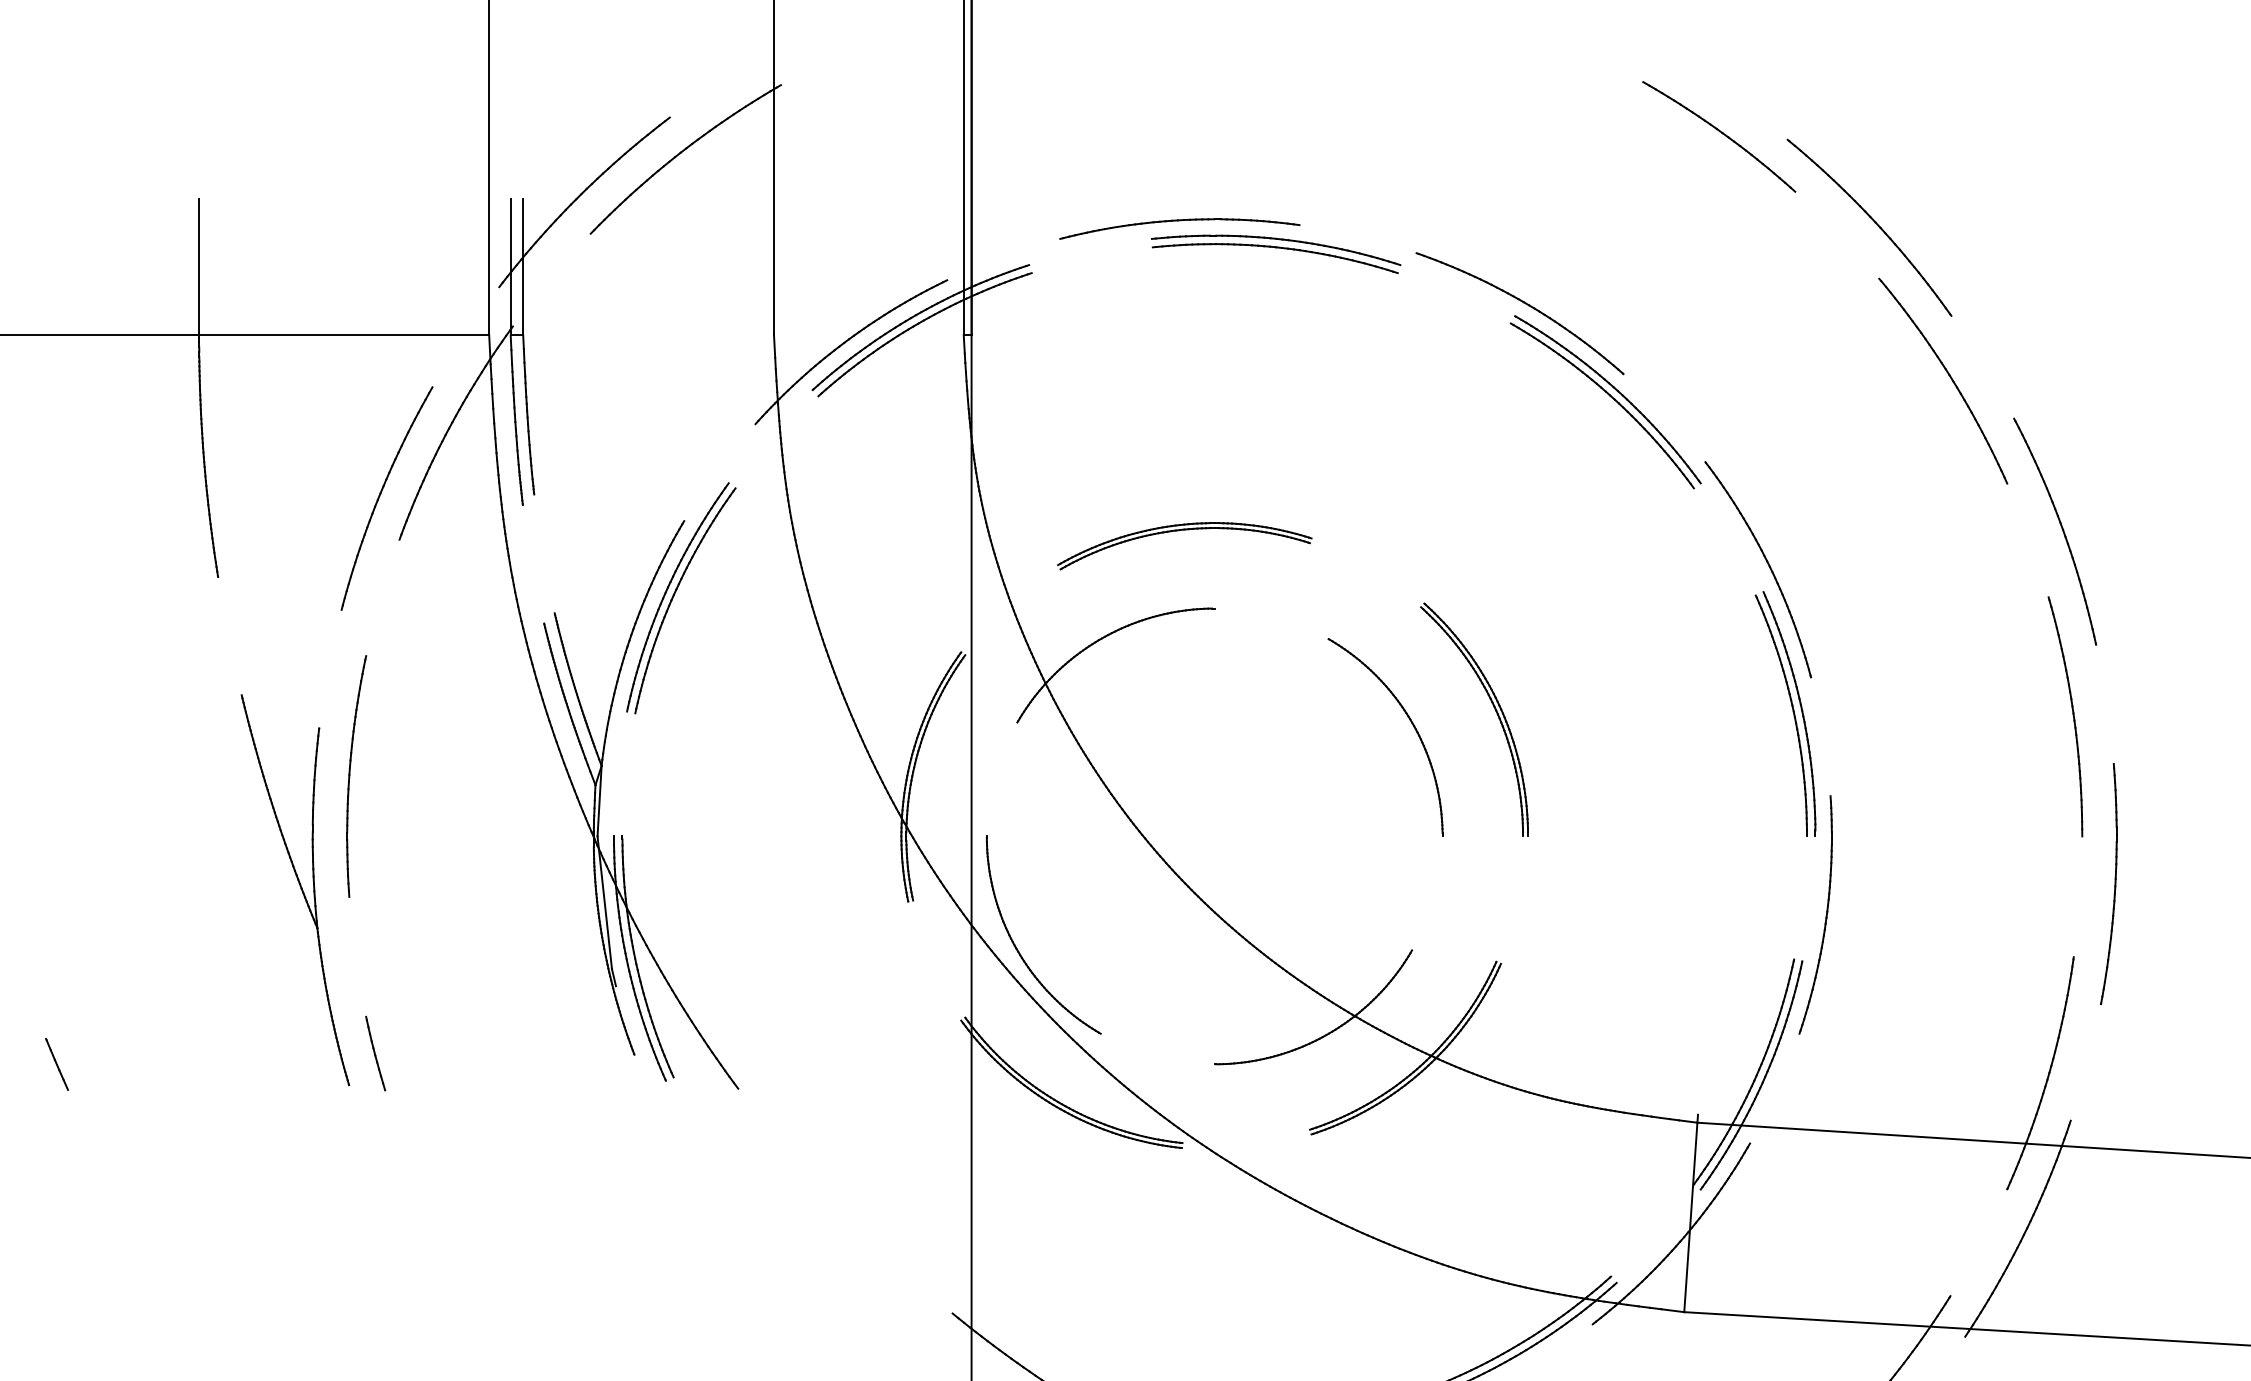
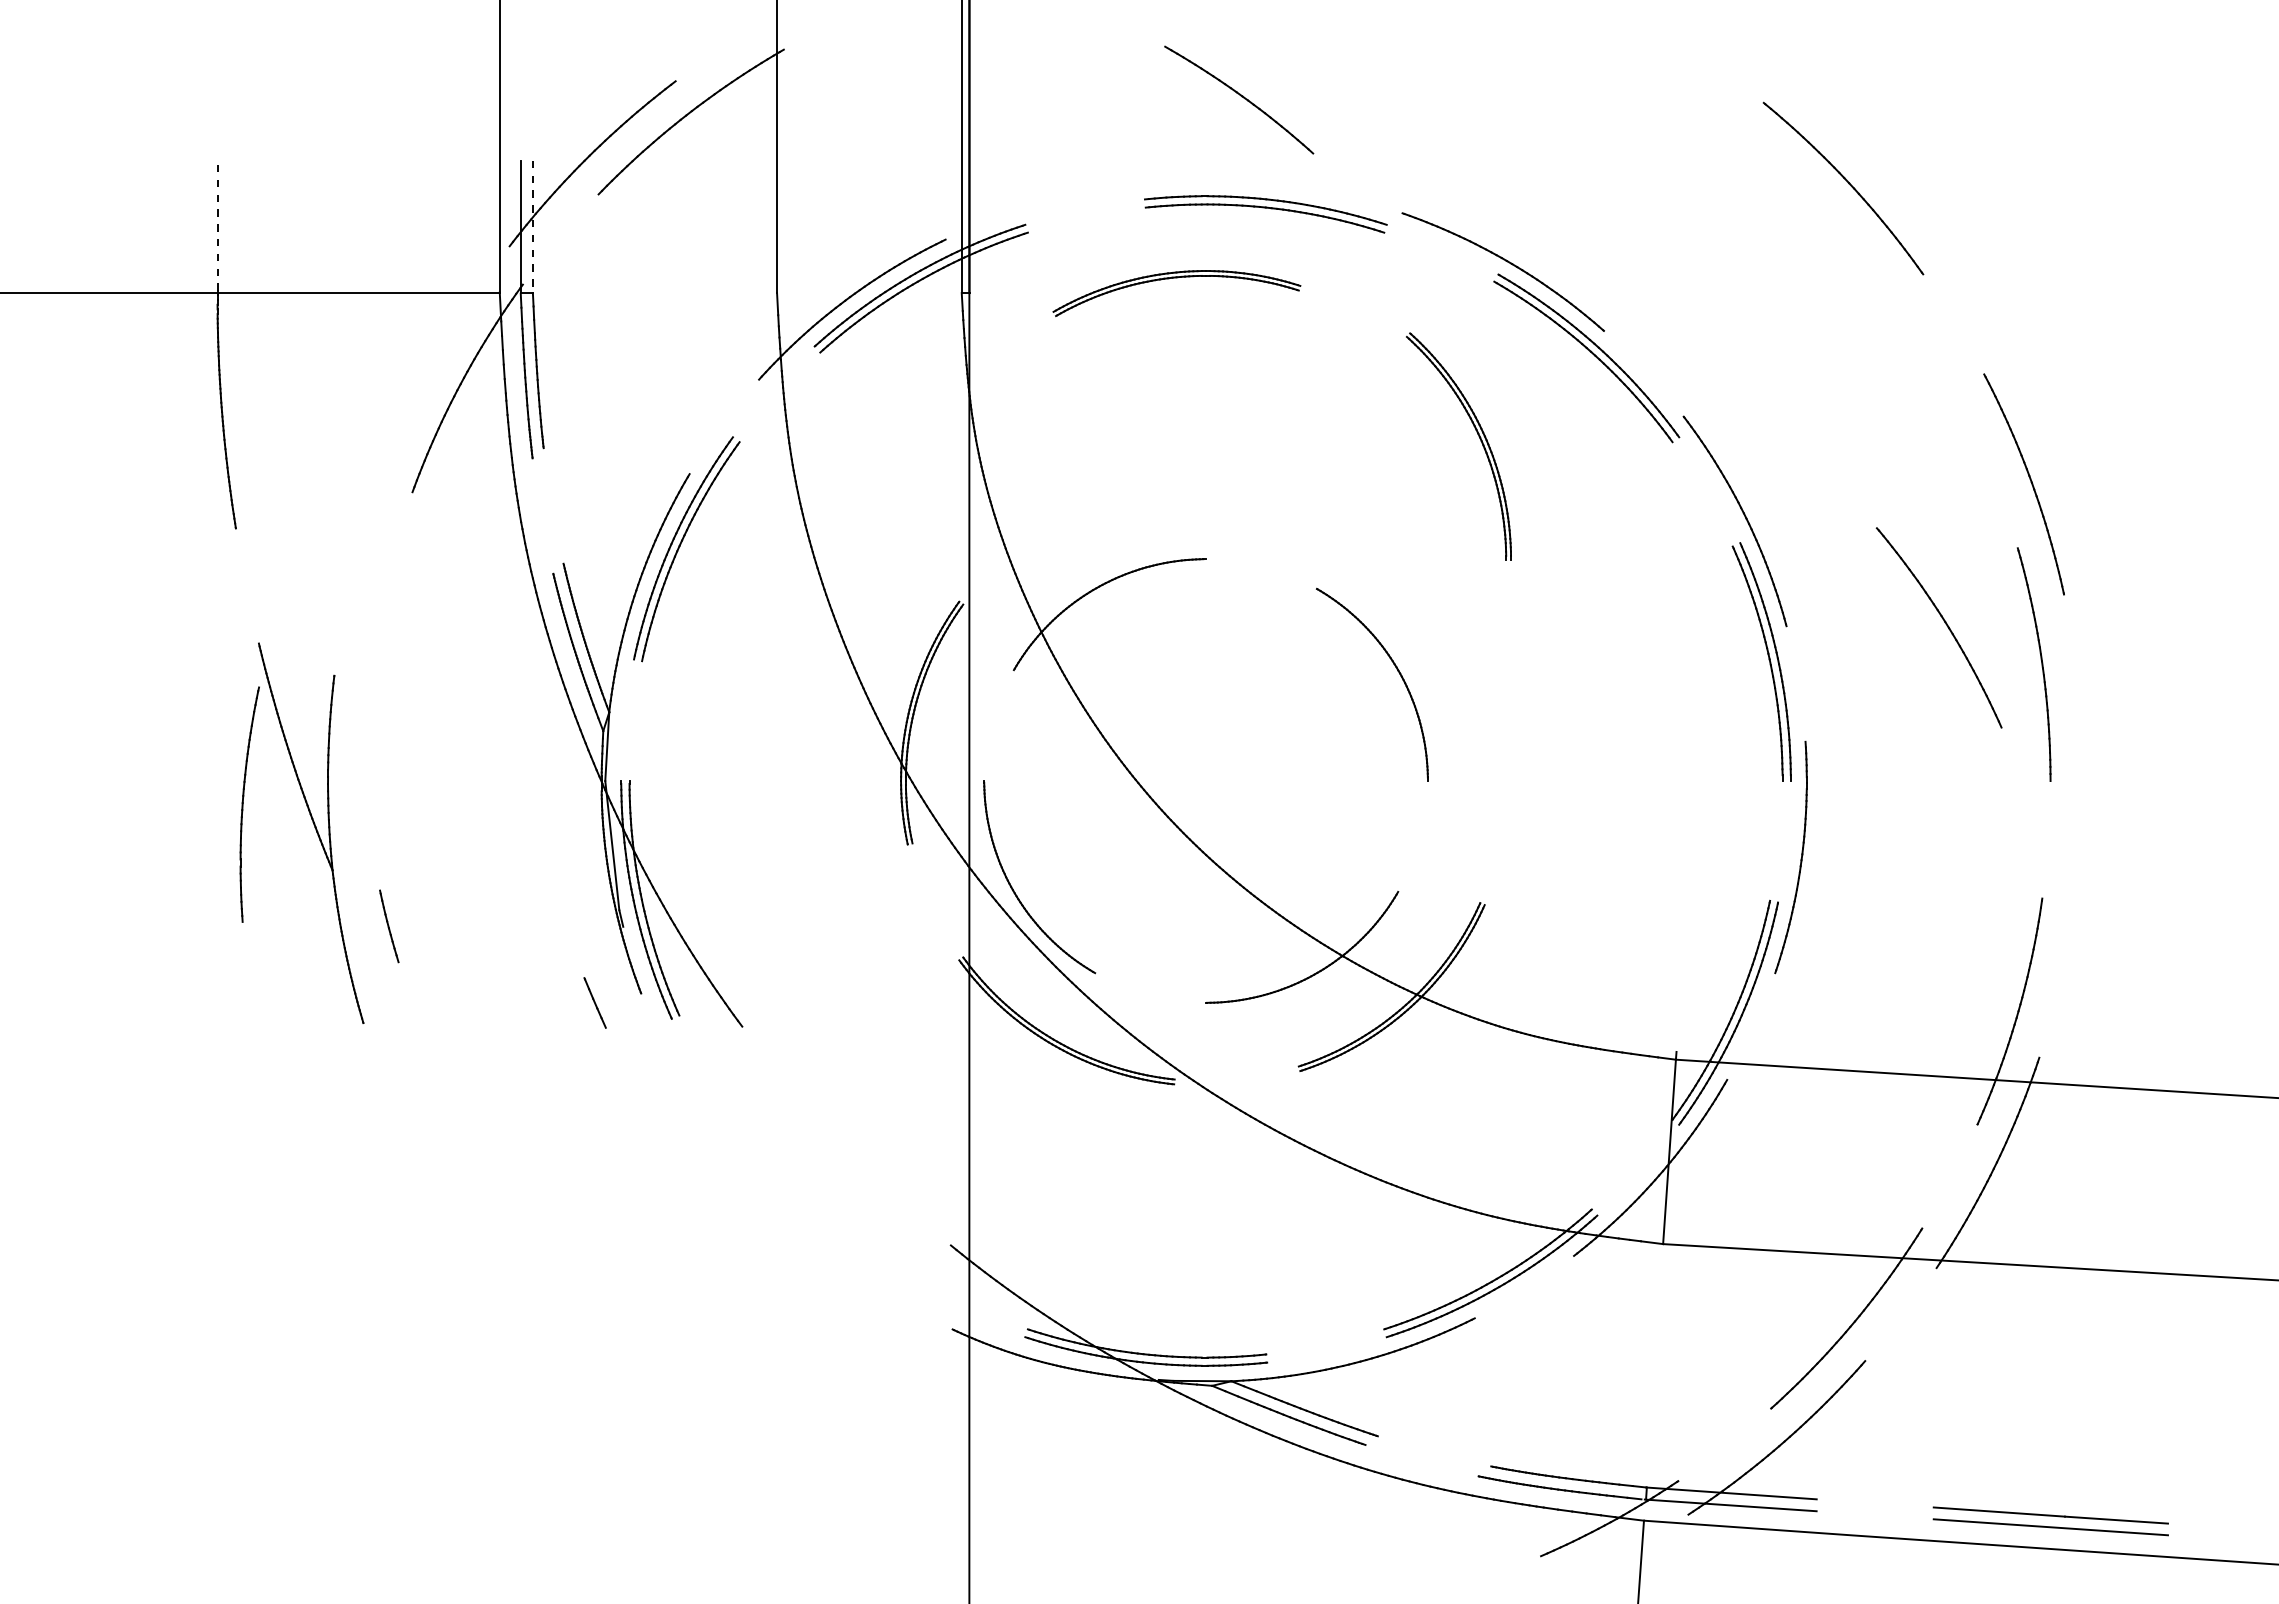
part: (1719, 136) -> (1239, 99), moved
part: (1179, 221) -> (1171, 182), removed
line: (199, 265) -> (217, 225), solid -> dashed
line: (522, 267) -> (532, 227), solid -> dashed
part: (1949, 377) -> (1945, 624), moved
part: (381, 494) -> (394, 448), removed
part: (1184, 530) -> (1176, 278), moved
part: (1494, 709) -> (1478, 436), moved
part: (356, 776) -> (249, 804), moved
part: (2114, 885) -> (2081, 828), removed
line: (375, 1053) -> (389, 926), moved
line: (56, 1063) -> (594, 1002), moved

